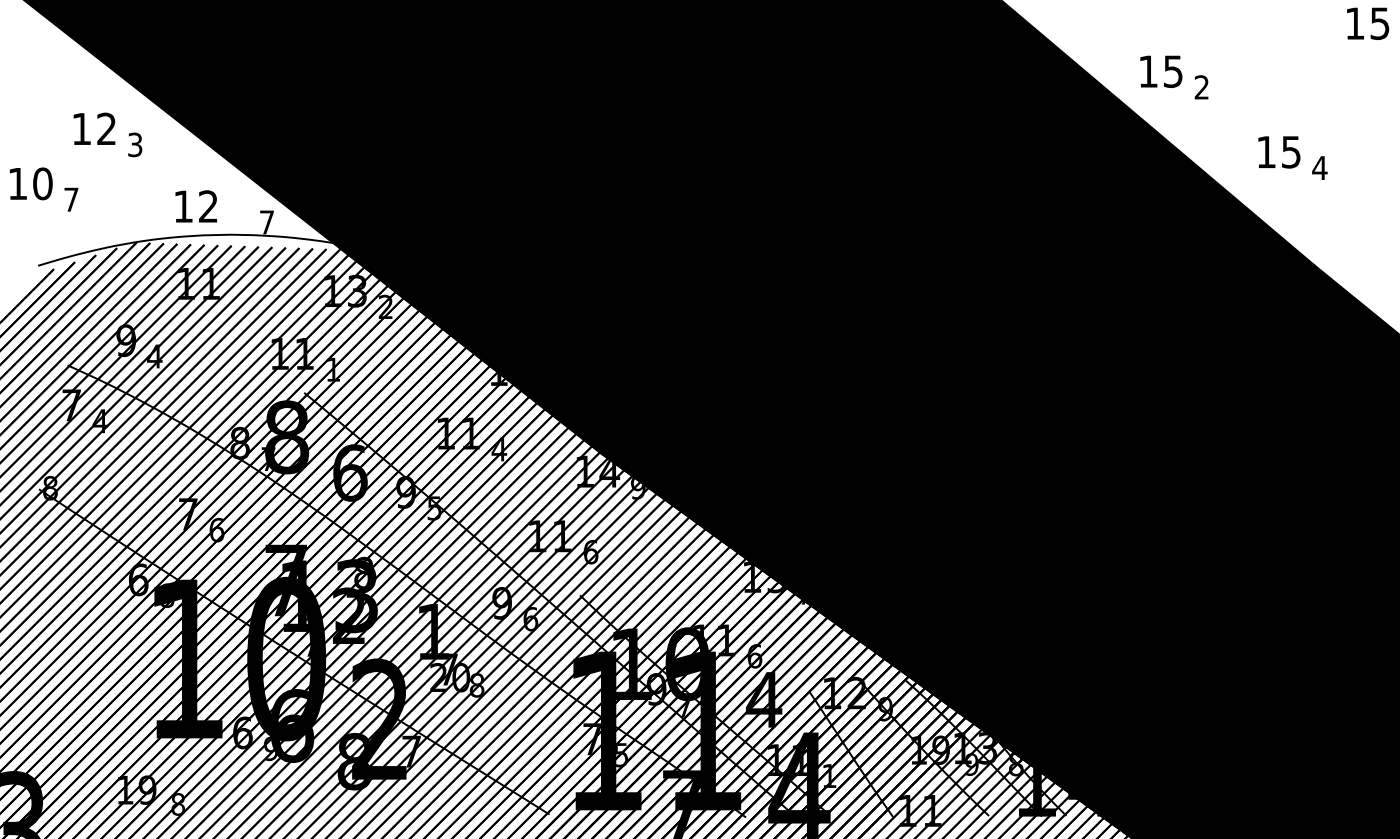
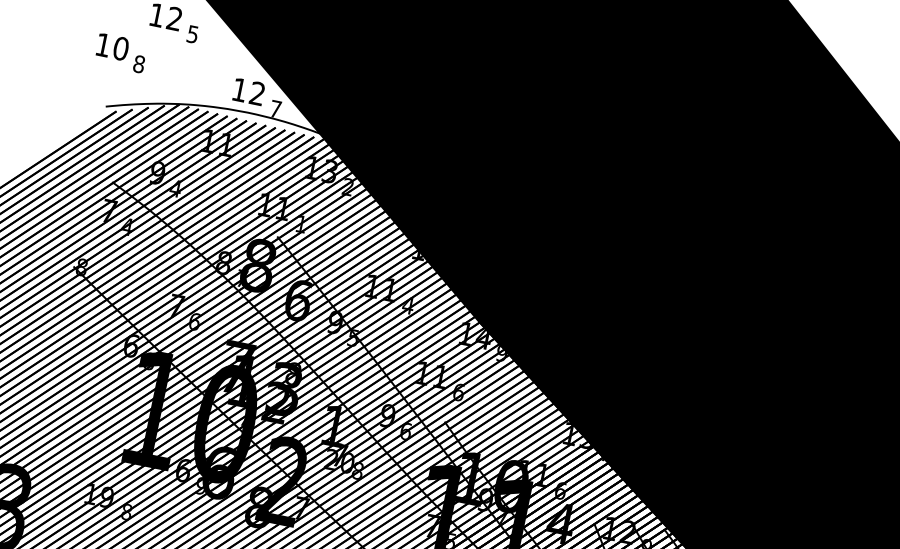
text: (135, 144) -> (193, 34), 3 -> 5
text: (71, 199) -> (139, 64), 7 -> 8
text: (195, 206) -> (248, 91), moved

